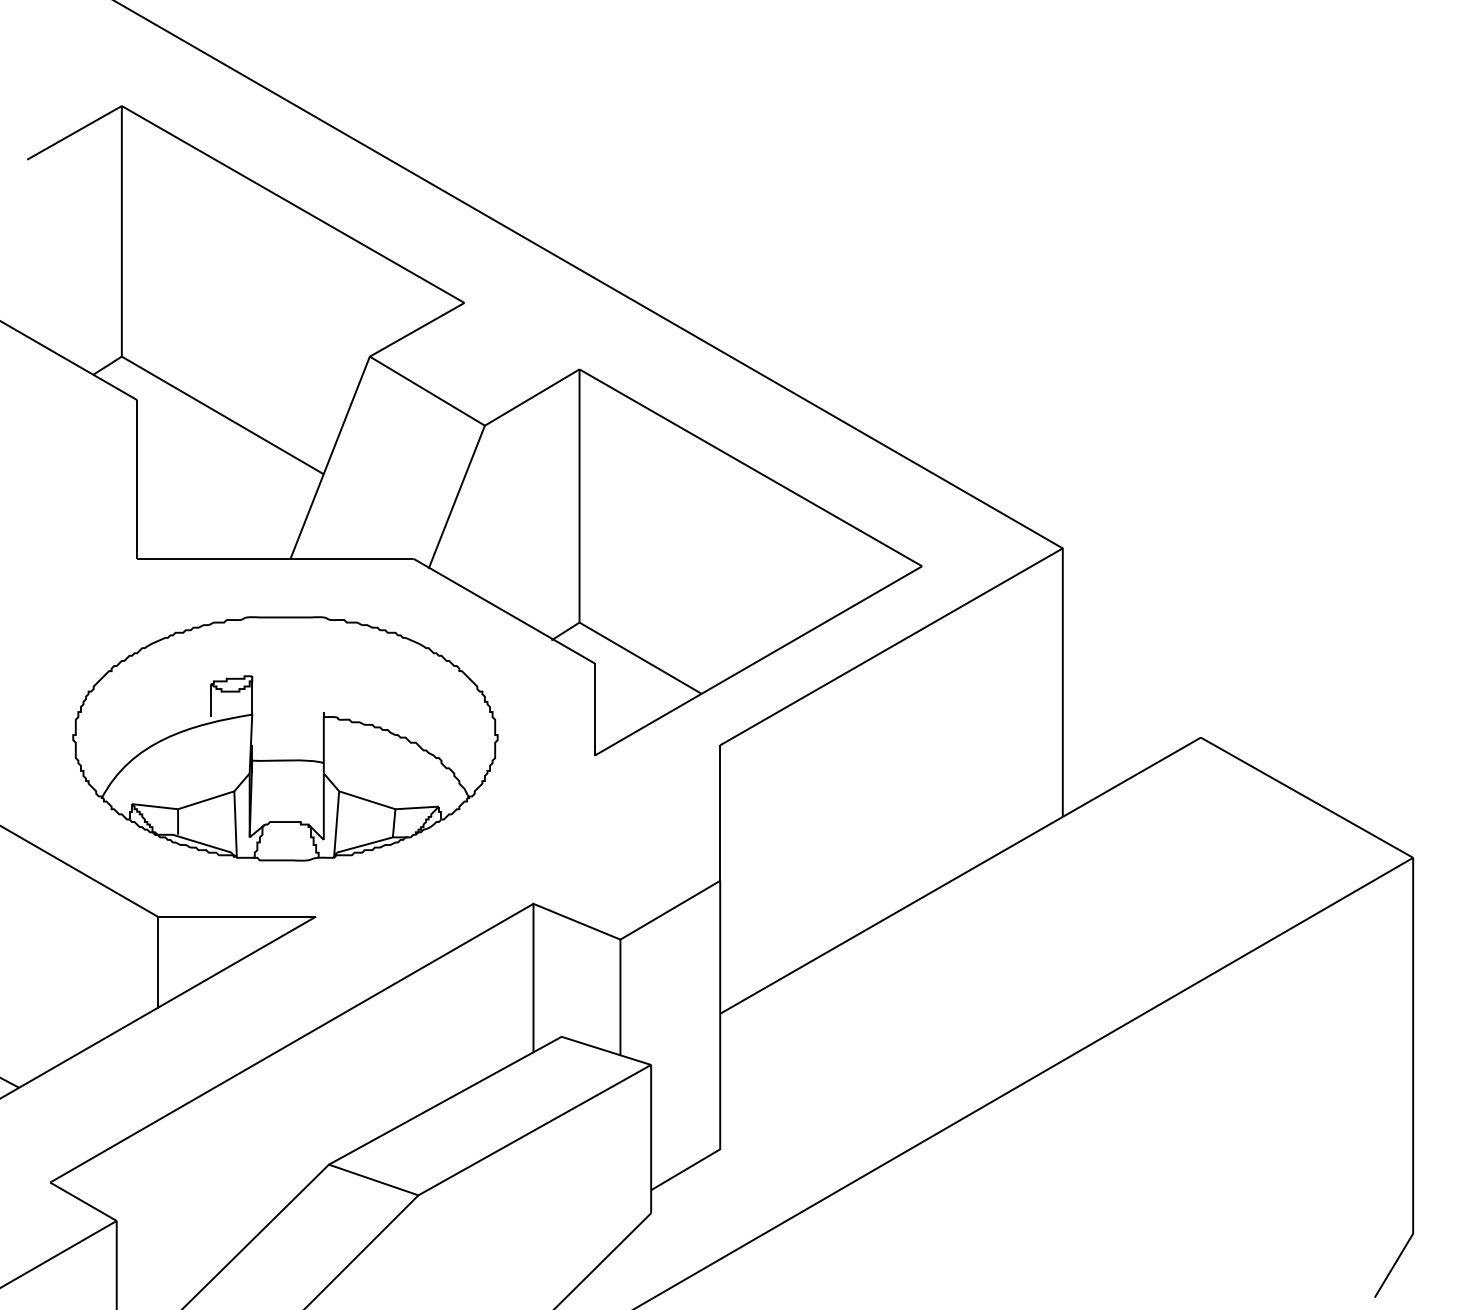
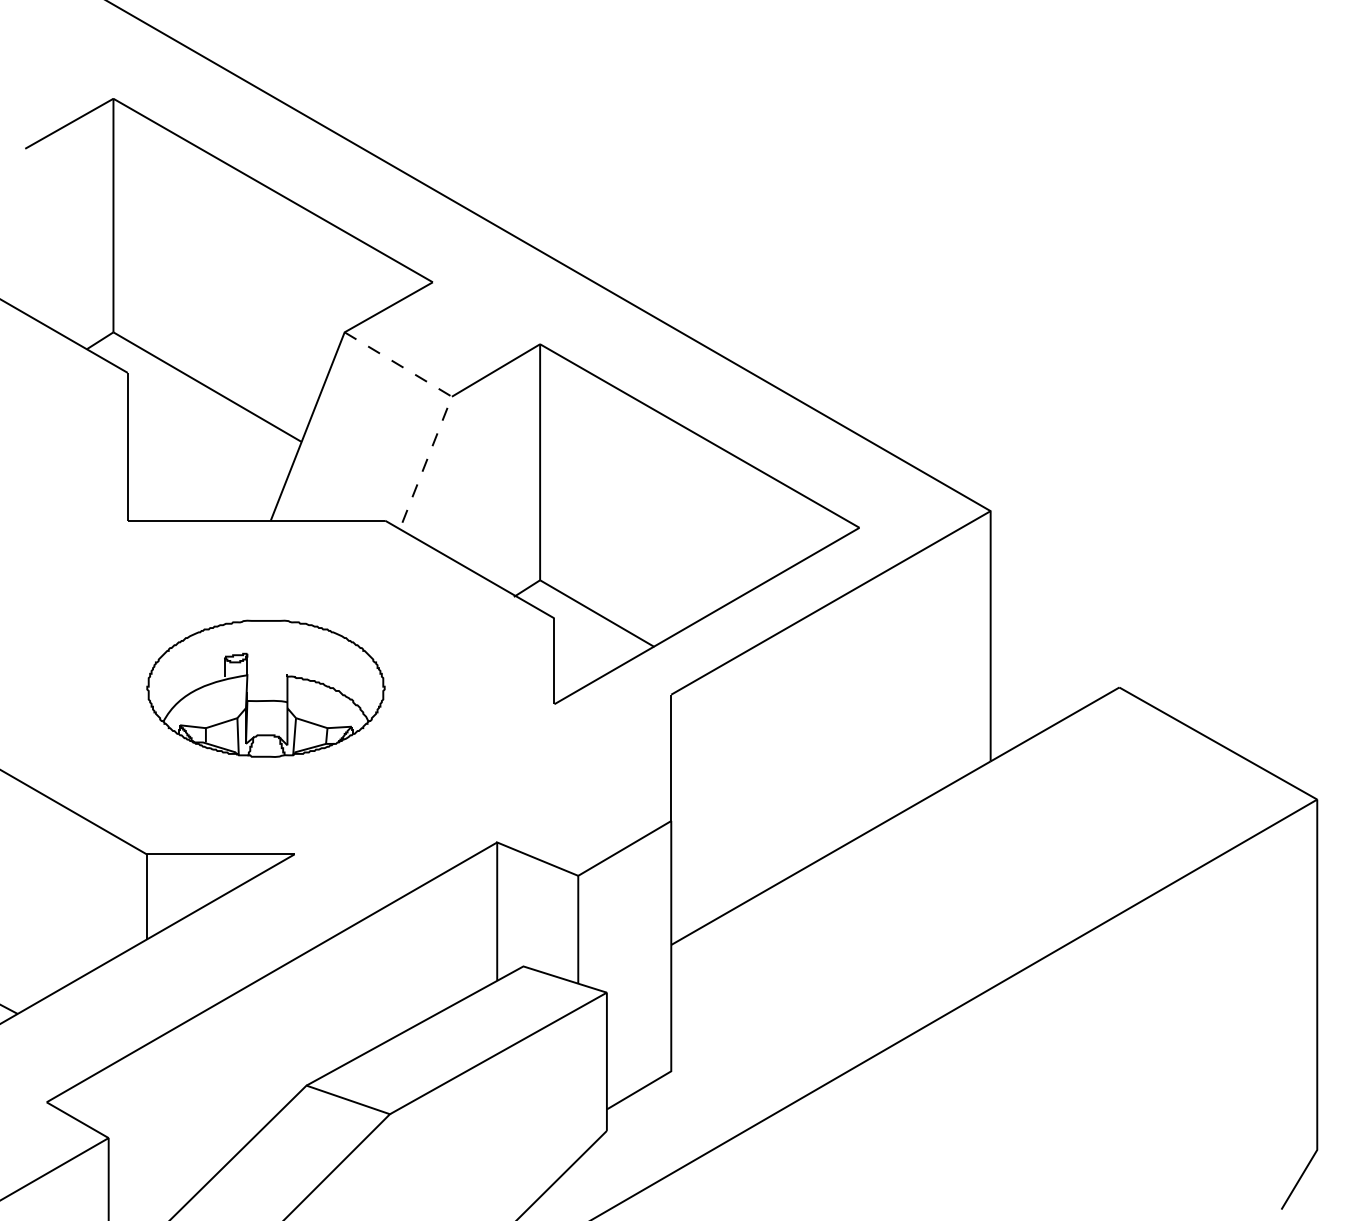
line: (481, 435) -> (448, 405), solid -> dashed
part: (284, 738) -> (265, 688), size x0.6

